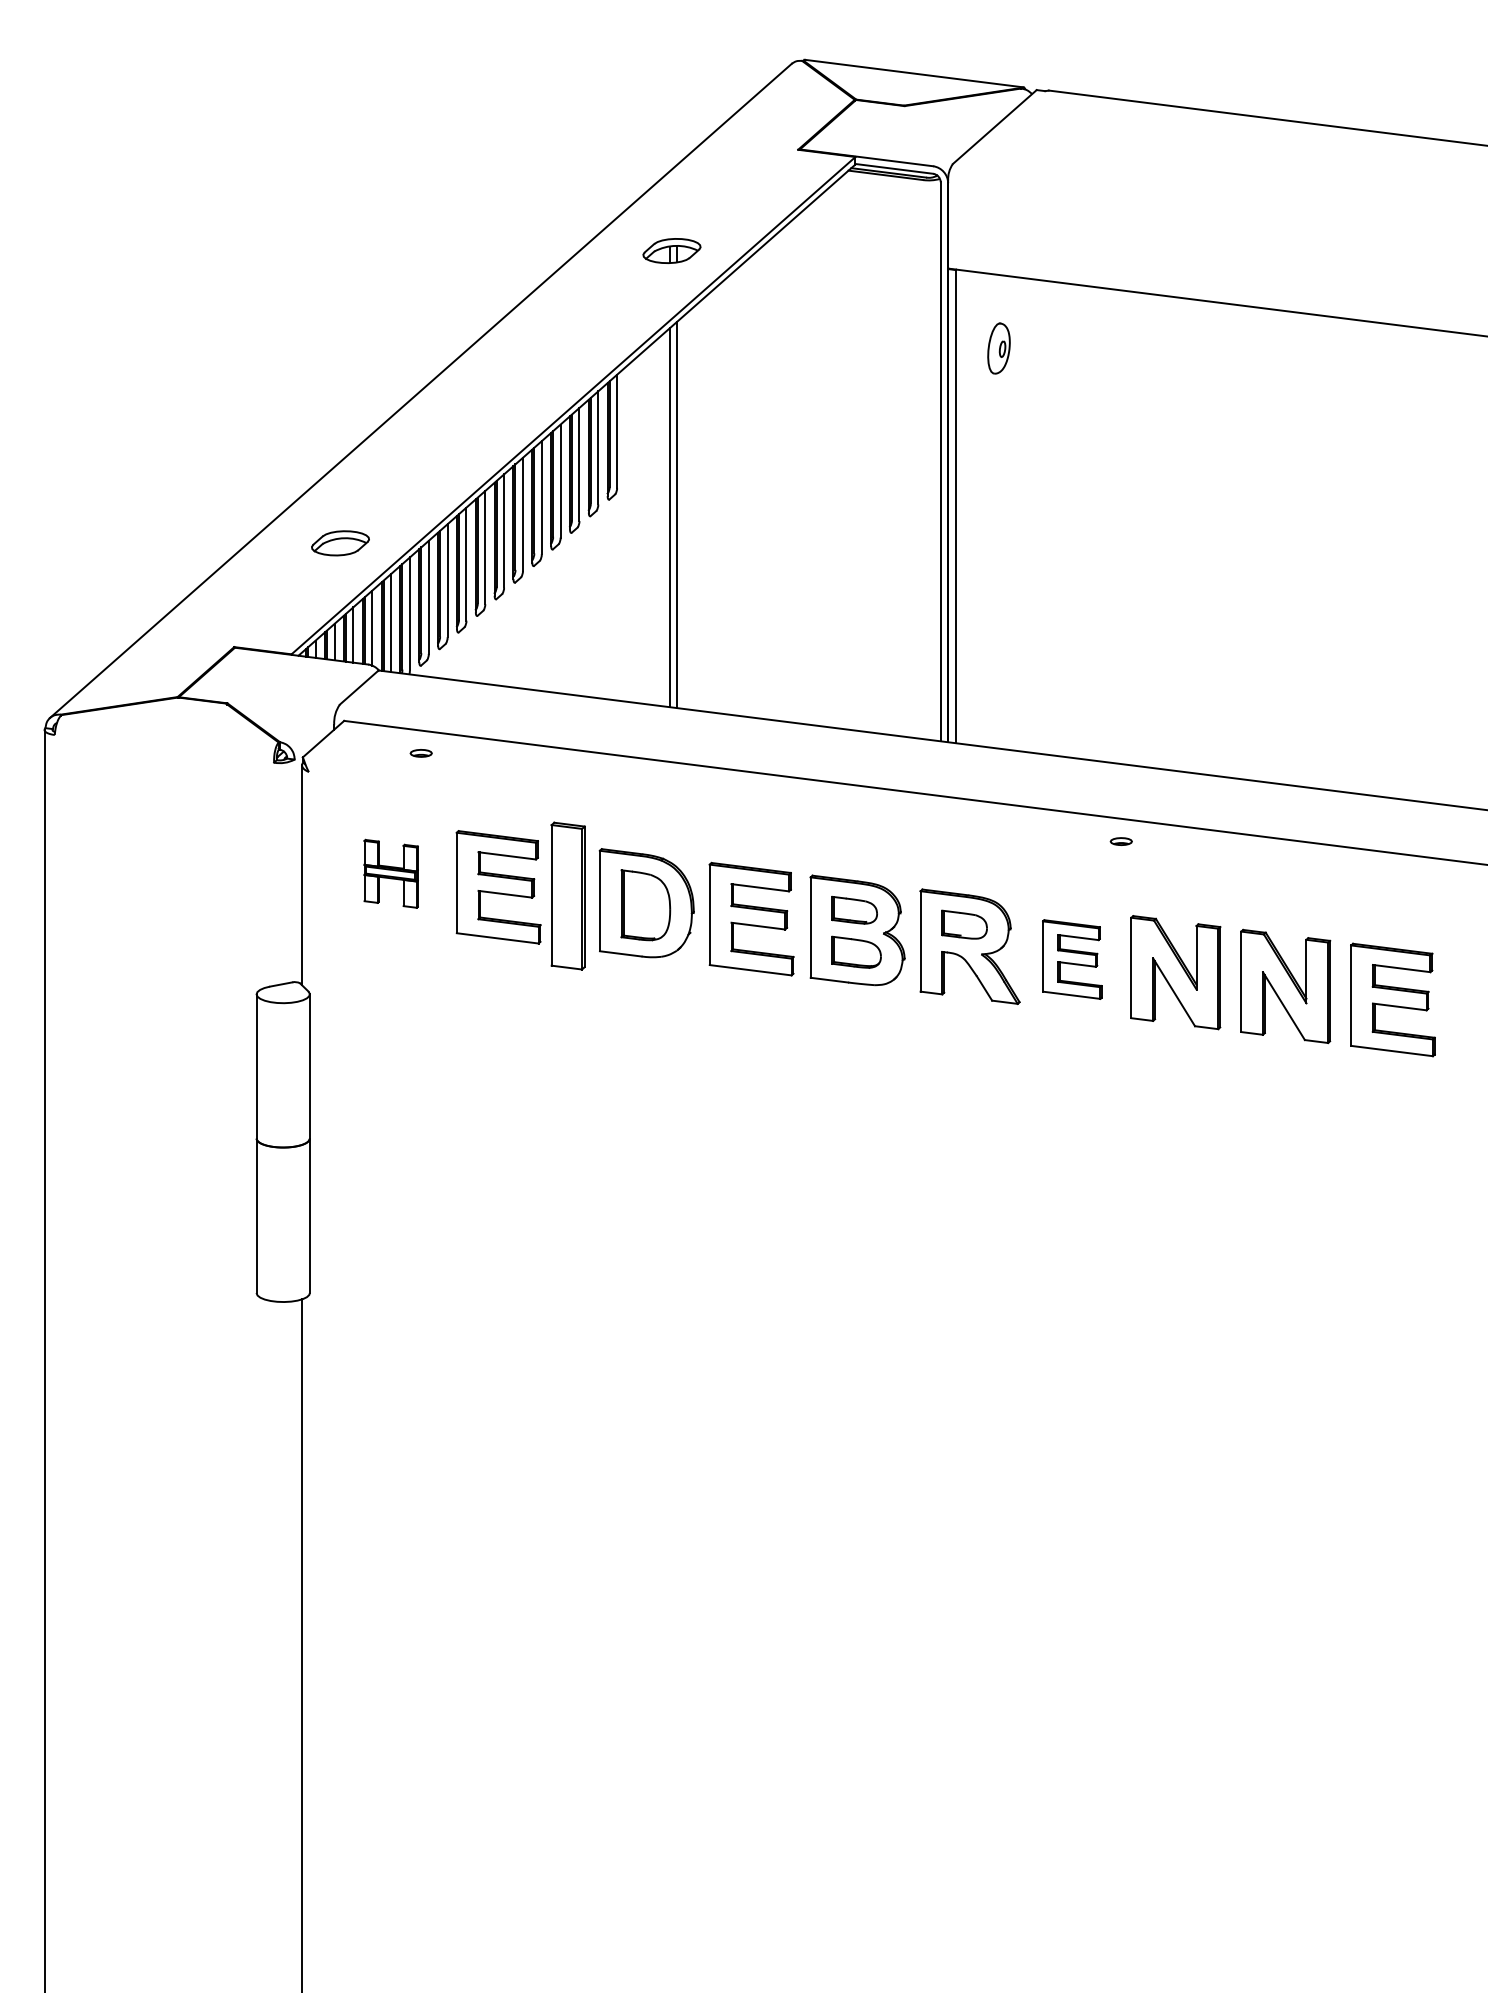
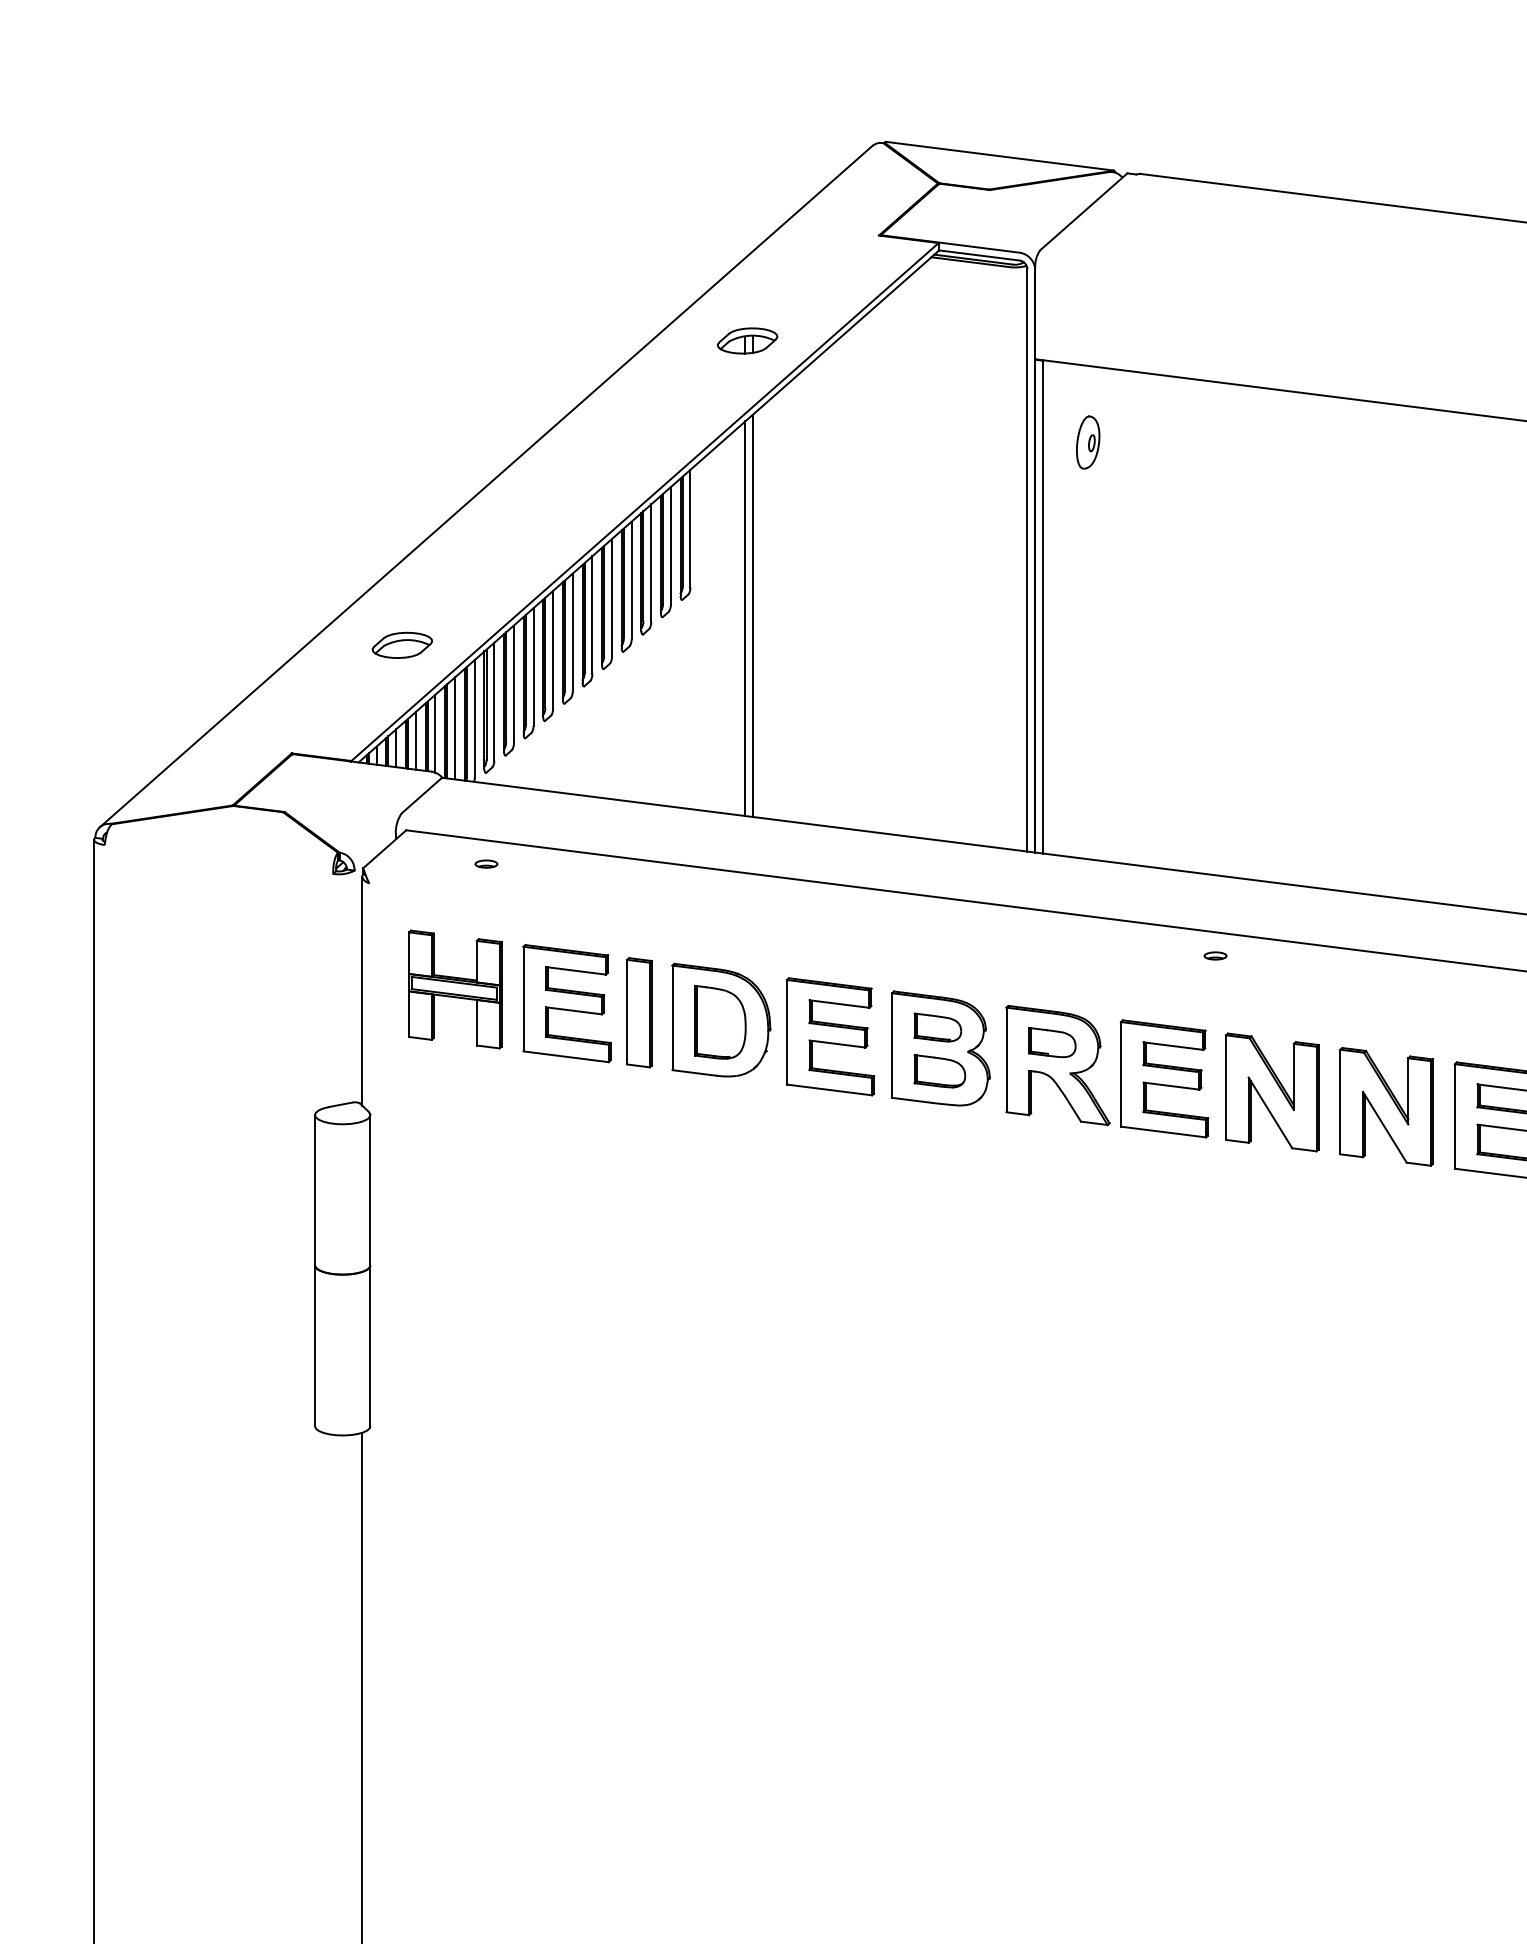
part: (390, 873) -> (454, 989), size x1.67
part: (568, 895) -> (639, 1012), size x0.71
part: (1072, 959) -> (1164, 1078), size x1.43

